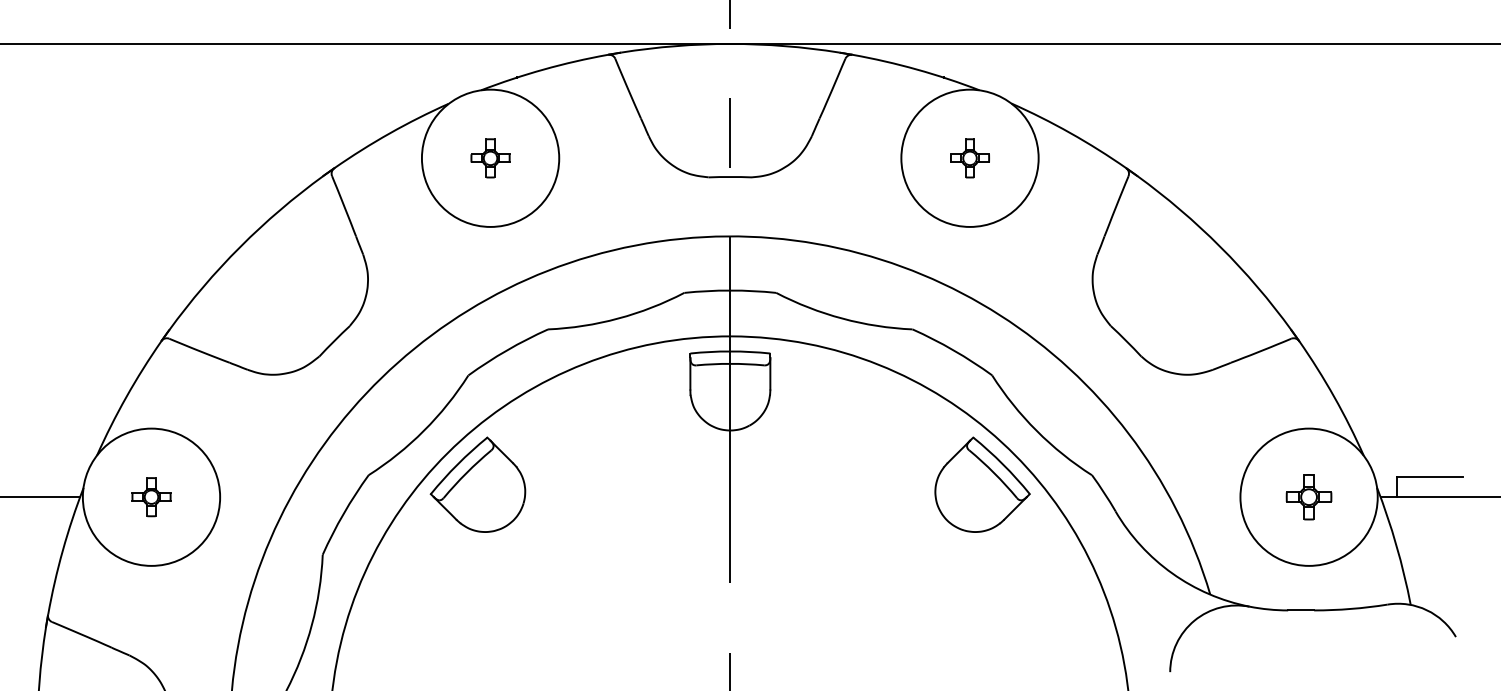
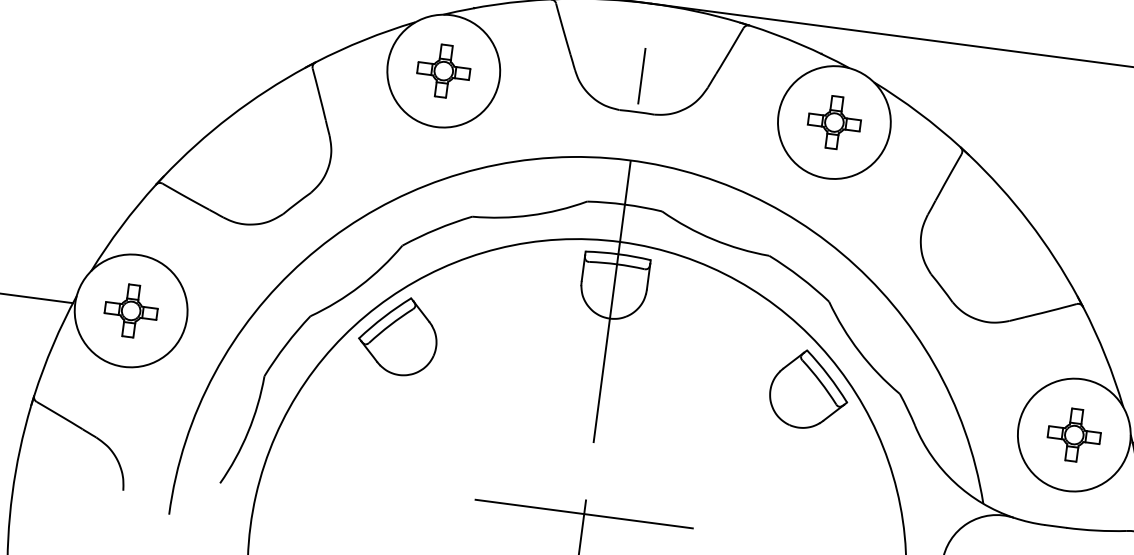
part: (490, 158) -> (443, 71), size x1.67
part: (969, 158) -> (833, 122), size x1.67
part: (151, 496) -> (131, 310), size x1.67
part: (1308, 496) -> (1073, 434), size x1.43
line: (730, 670) -> (584, 514), added

